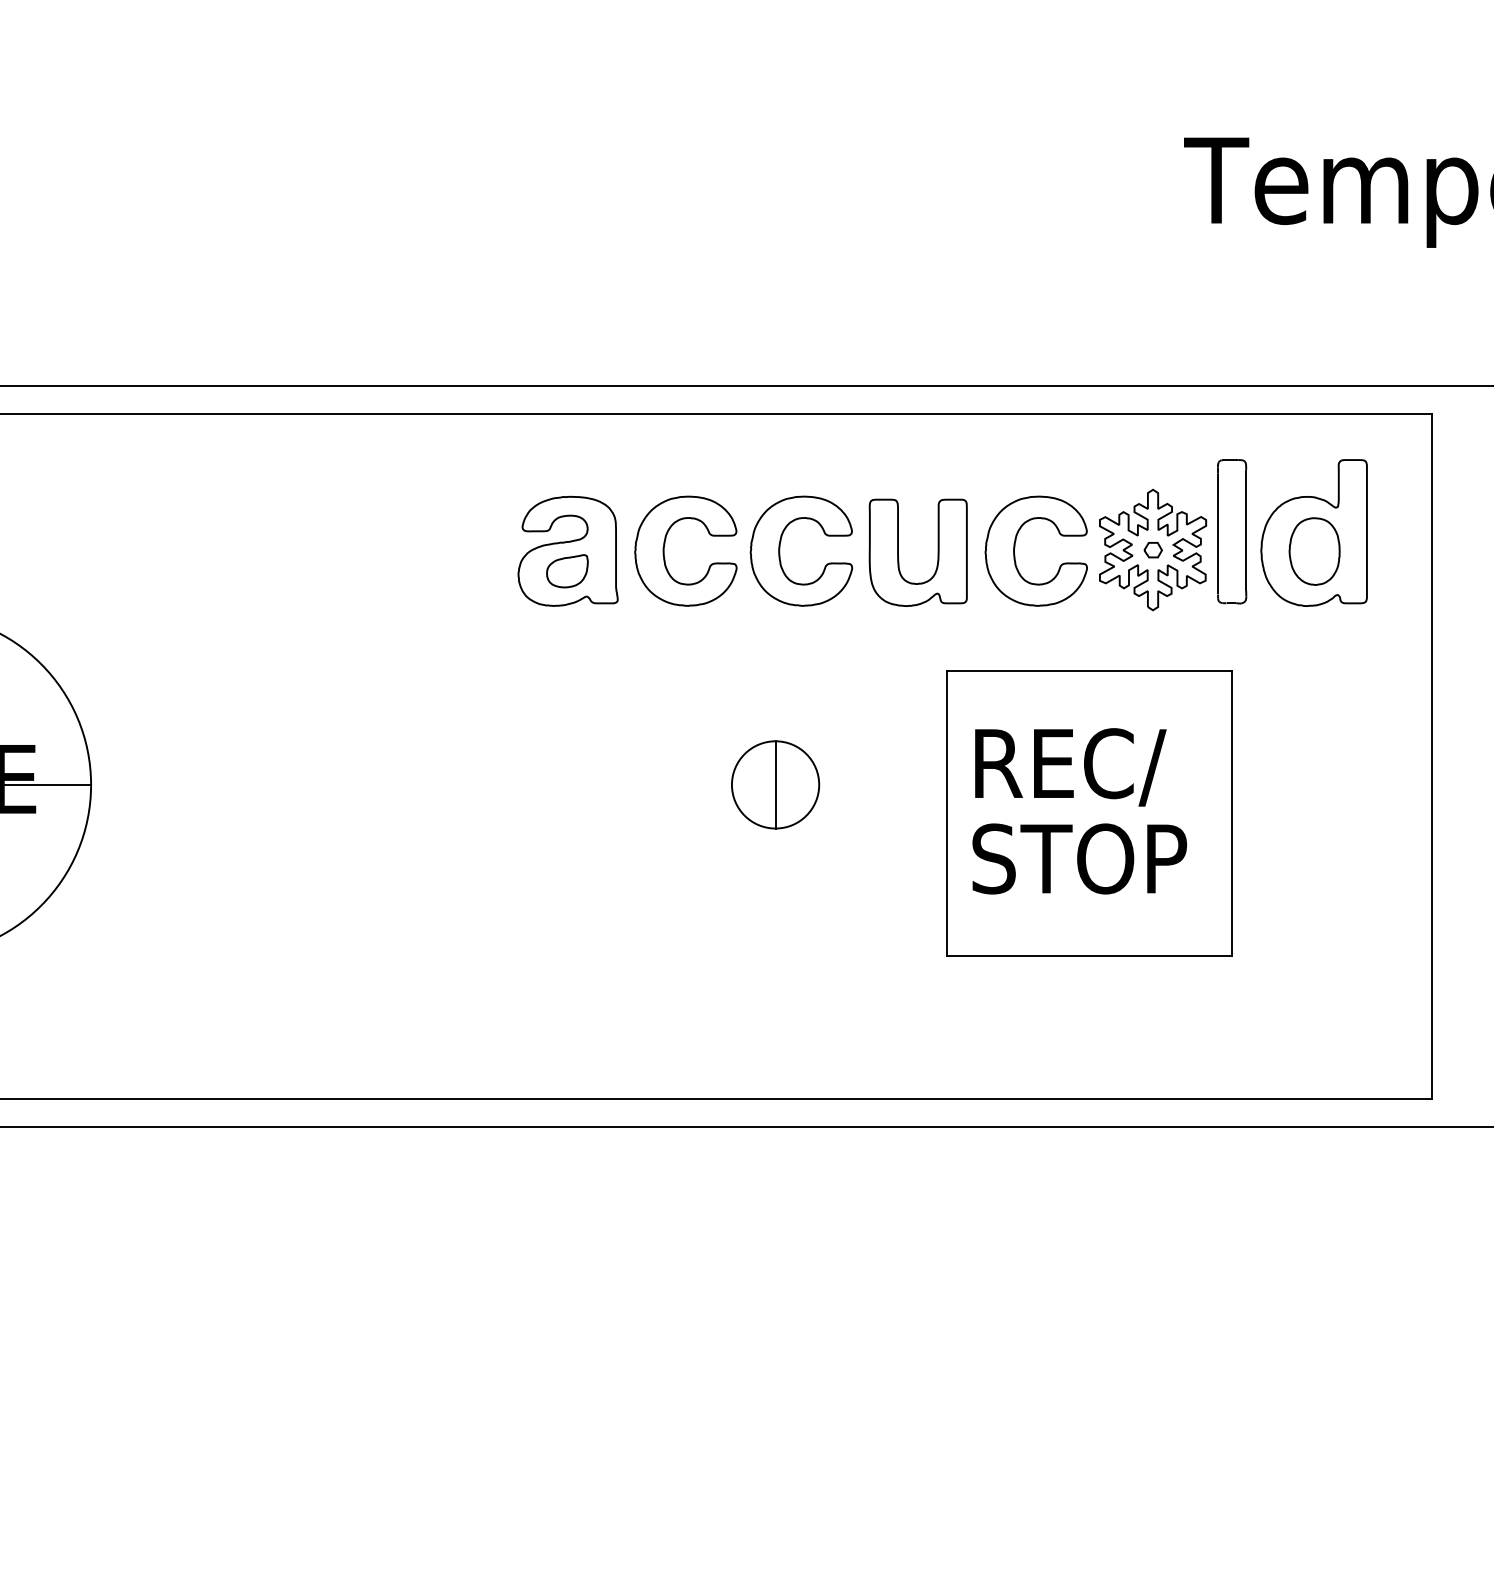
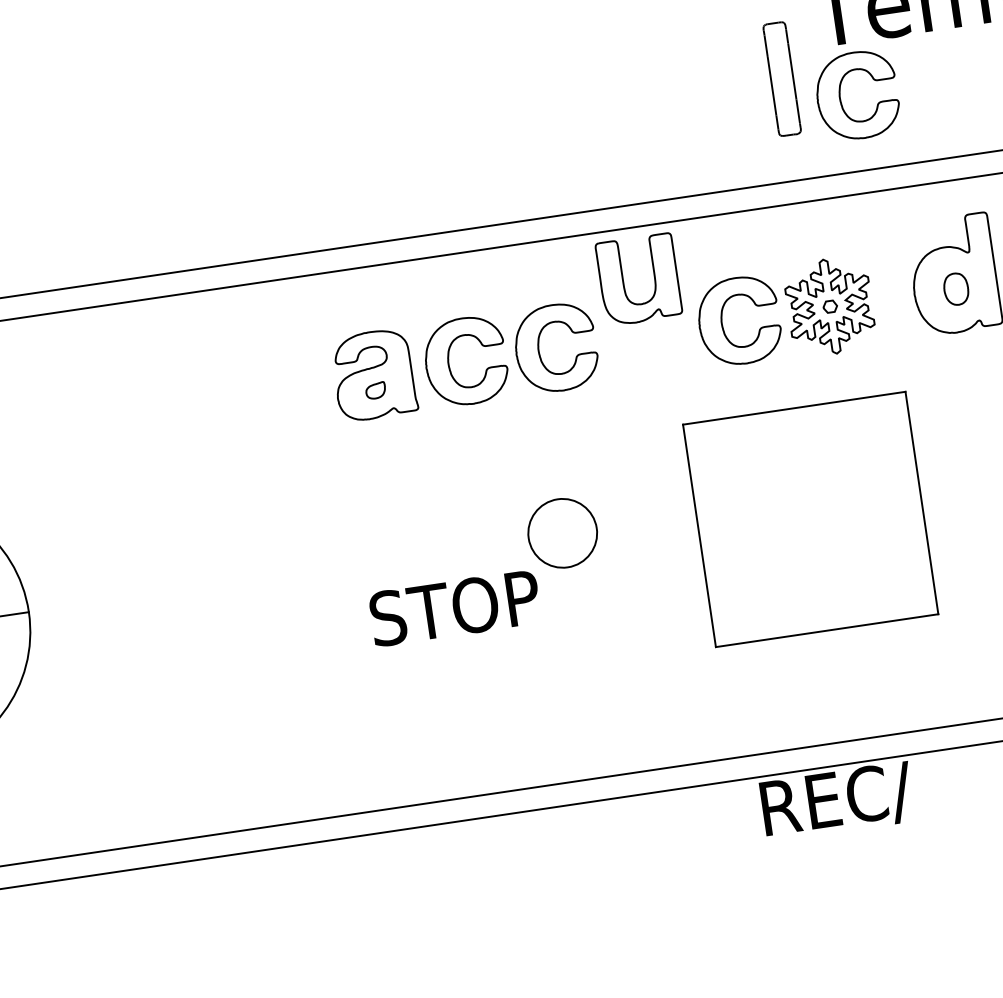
part: (1205, 286) -> (840, 95), added
part: (1232, 531) -> (782, 78), moved
part: (1314, 551) -> (956, 289), size x0.6
part: (898, 552) -> (623, 281), moved
part: (567, 571) -> (375, 390), size x0.6
text: (1070, 767) -> (837, 801), moved
line: (775, 784) -> (562, 533), removed
text: (1079, 858) -> (454, 607), moved

